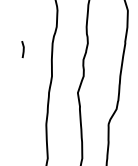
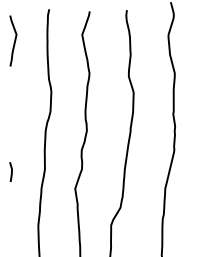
line: (23, 49) -> (11, 171), moved

